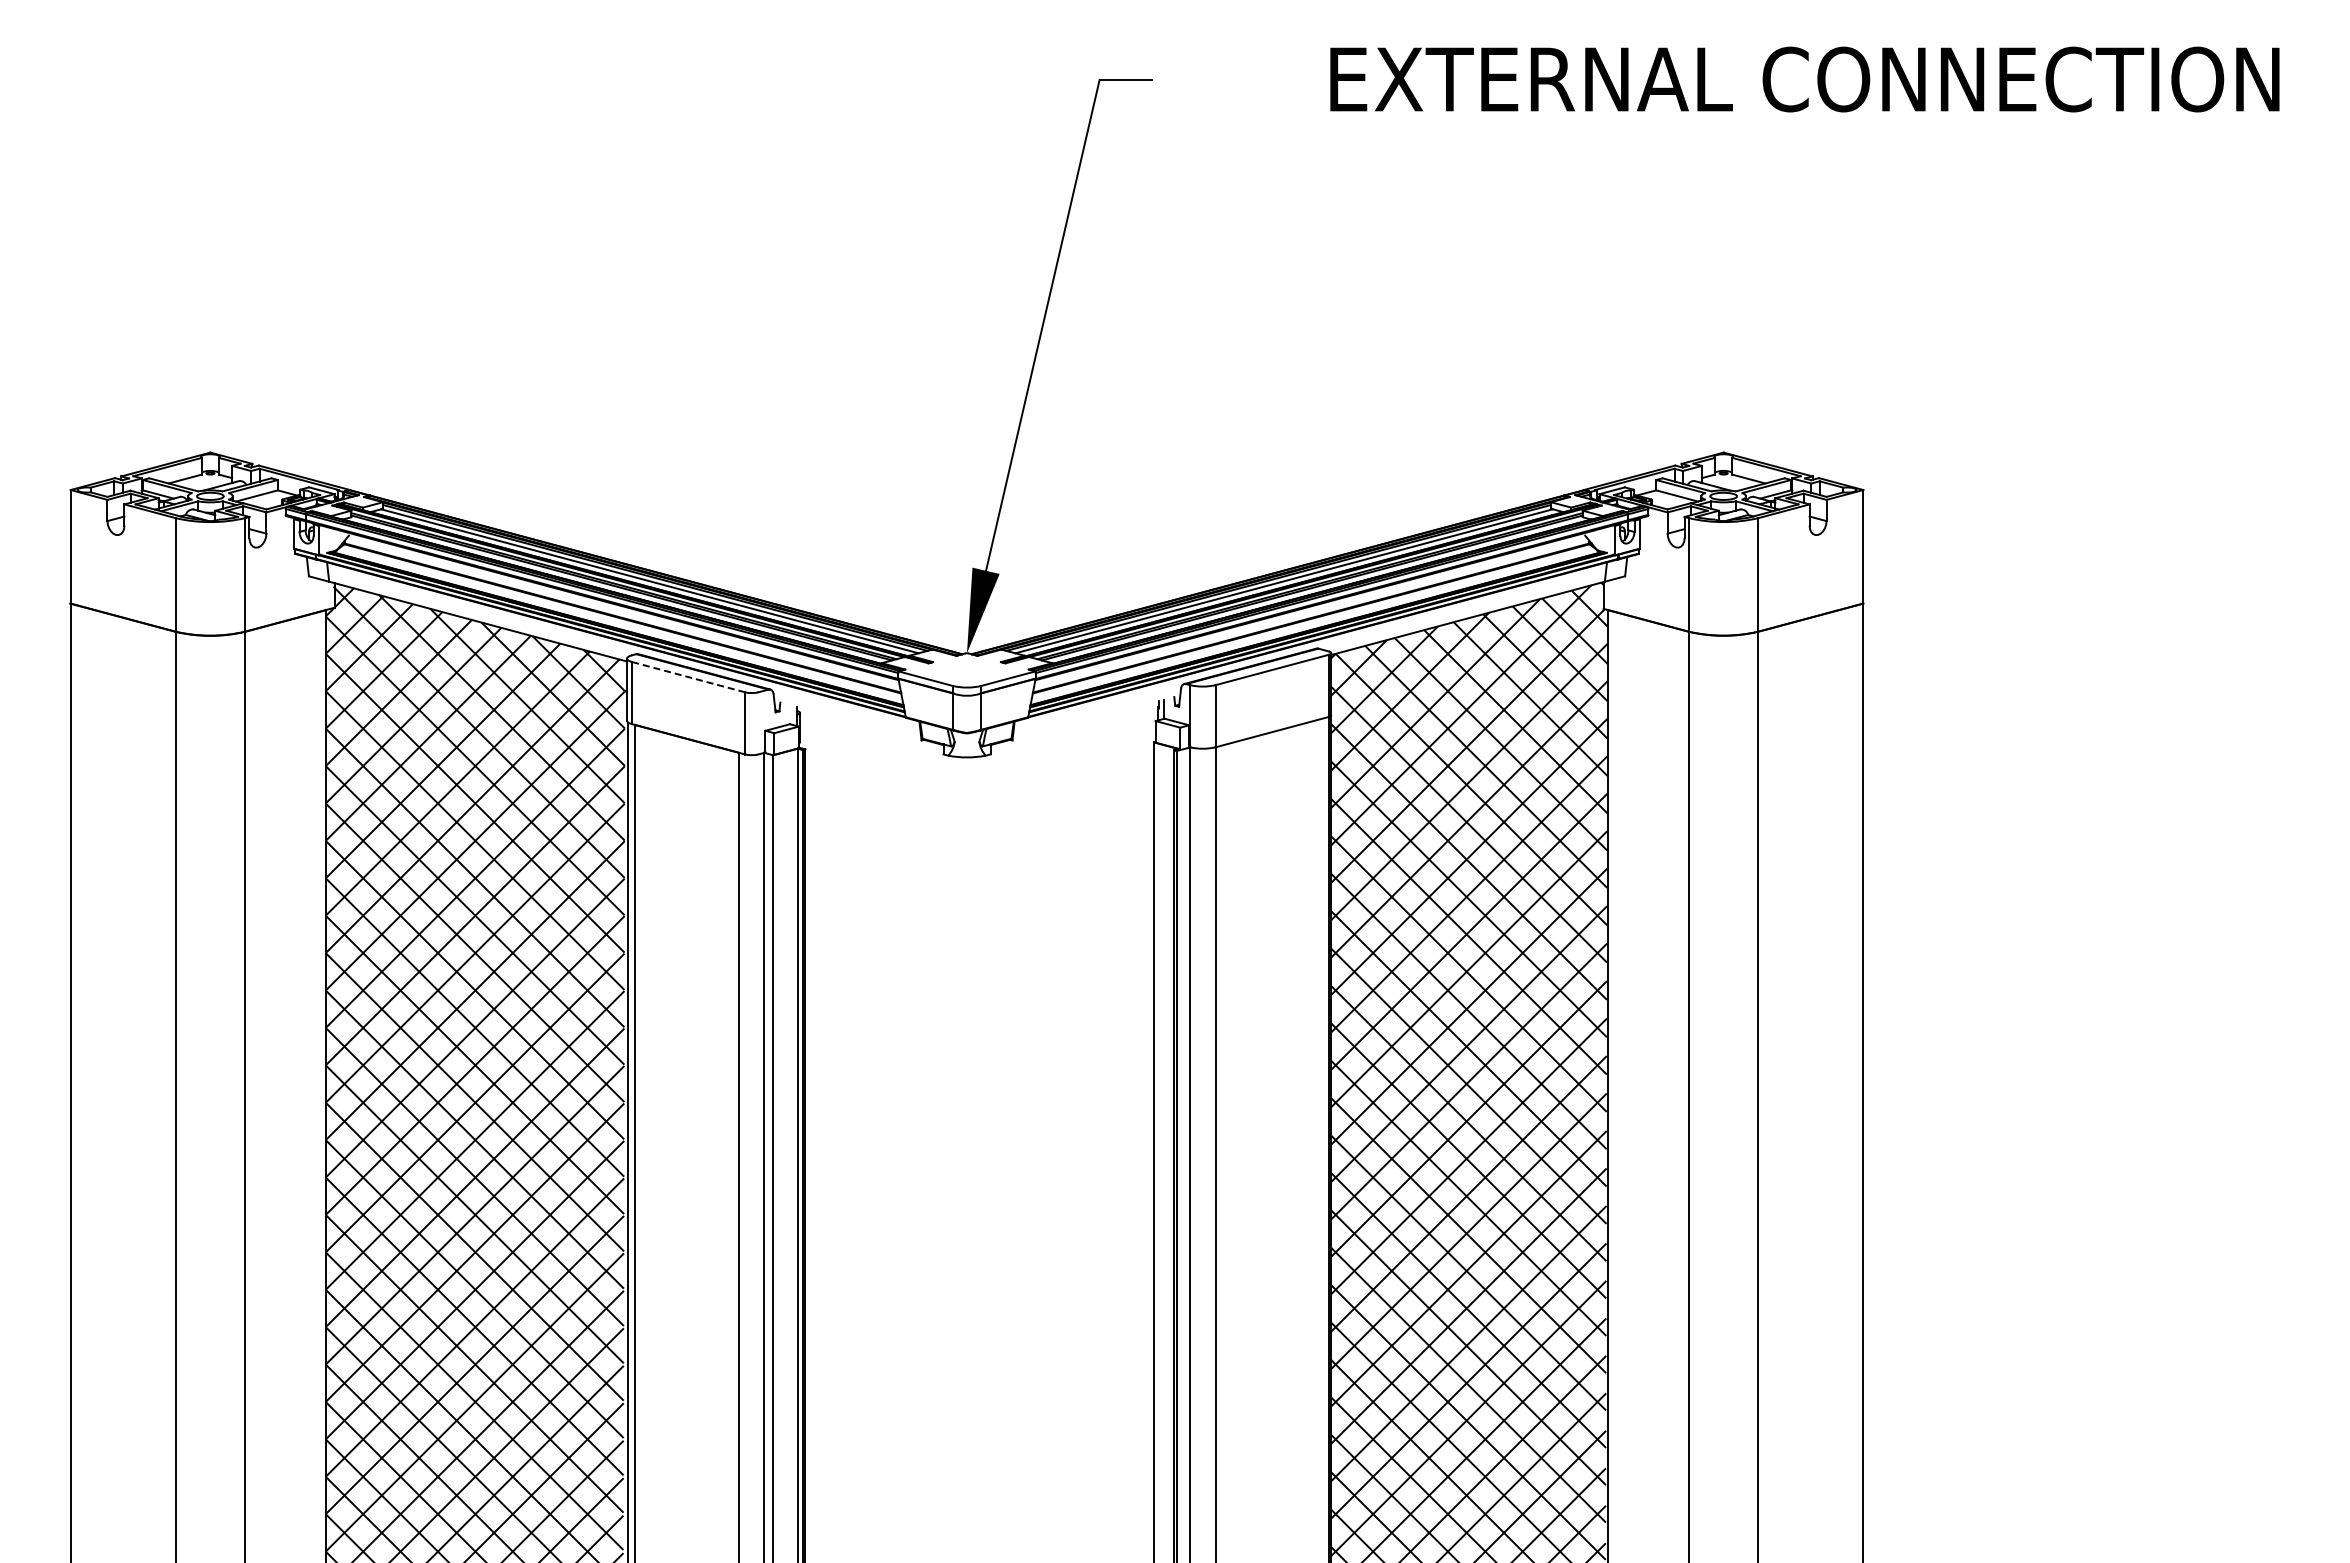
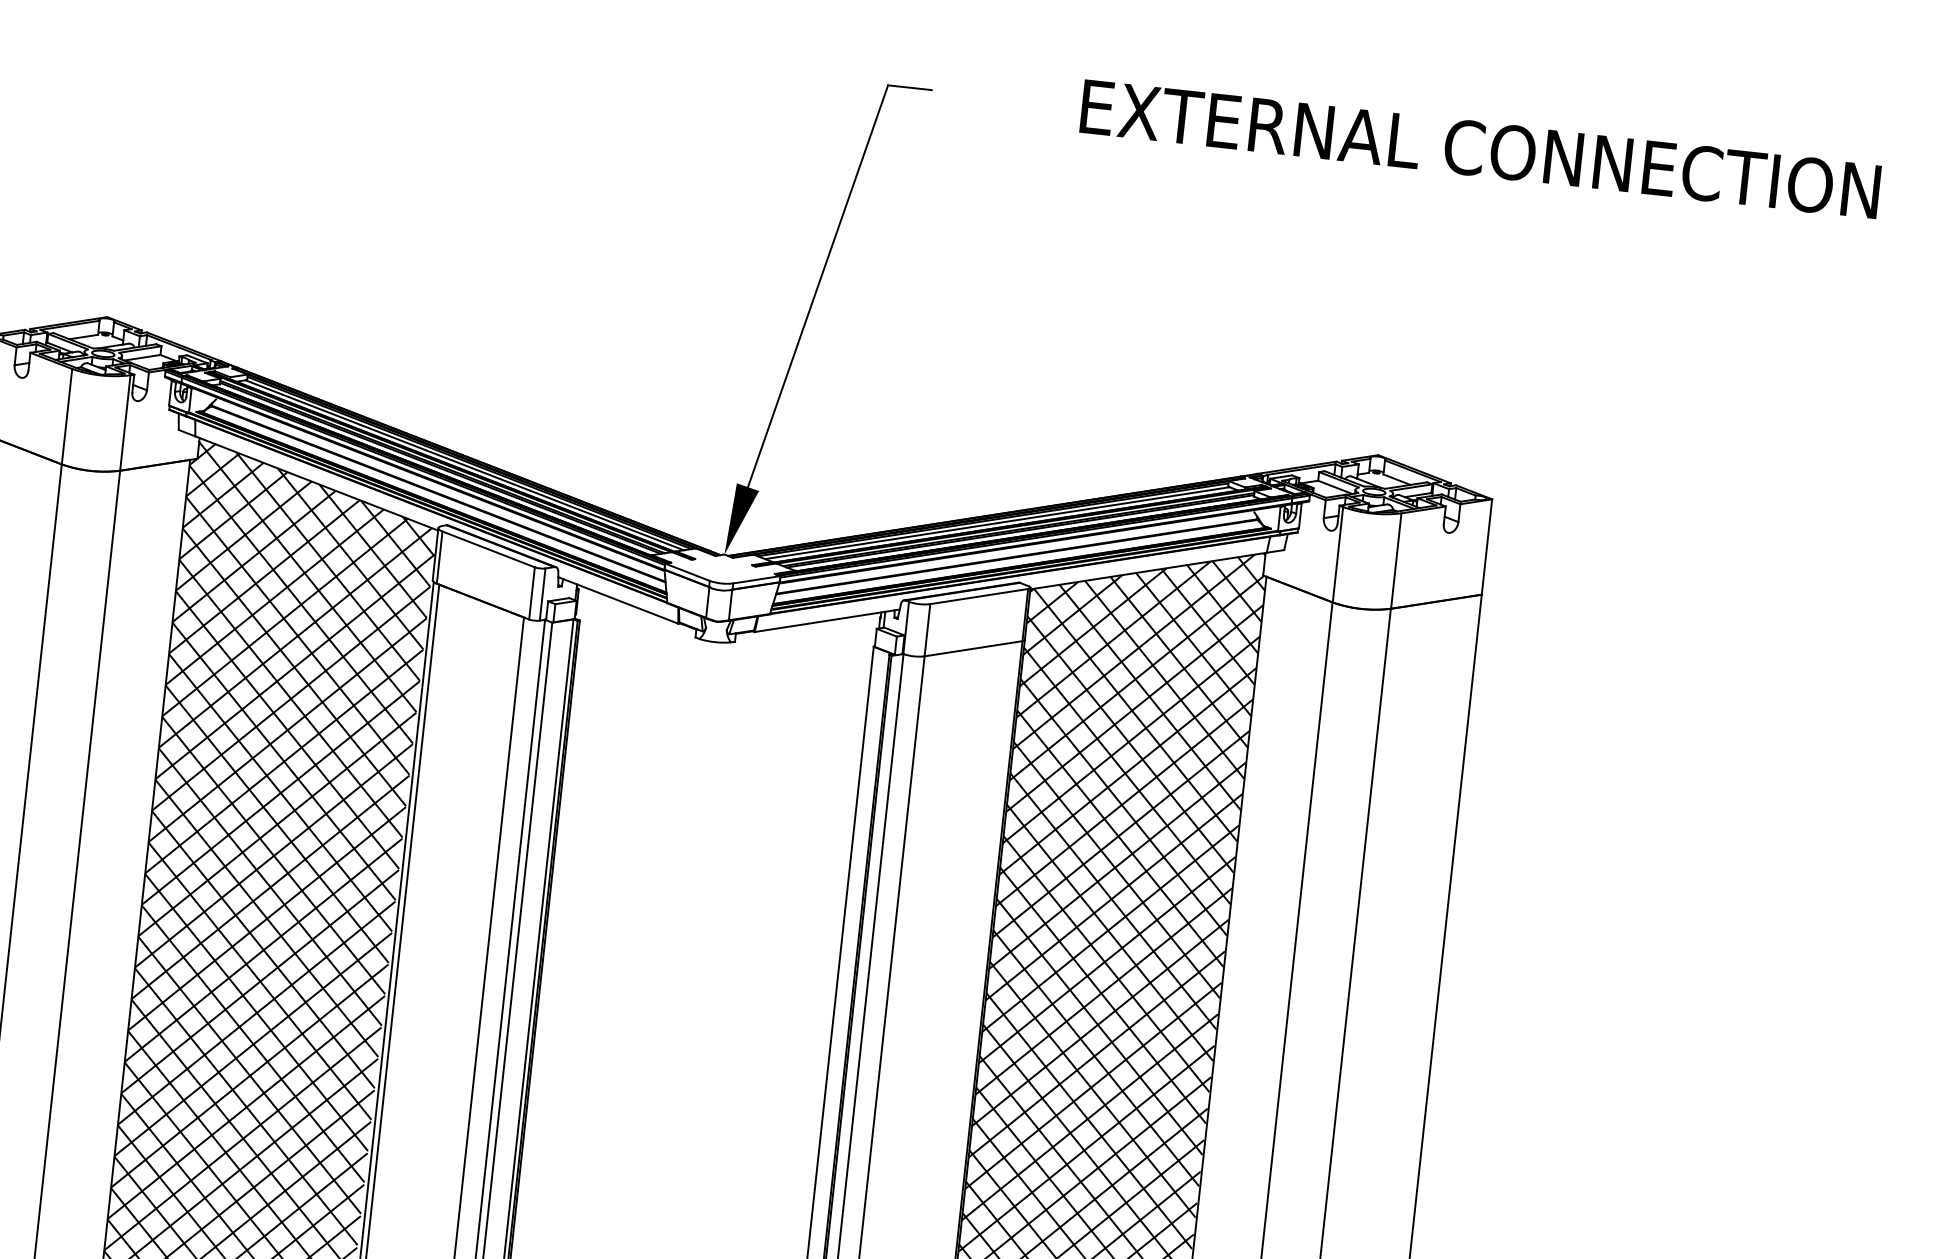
line: (688, 677) -> (488, 549), dashed -> solid
line: (1096, 717) -> (827, 620), added
line: (847, 720) -> (617, 600), added
line: (758, 723) -> (542, 594), added

